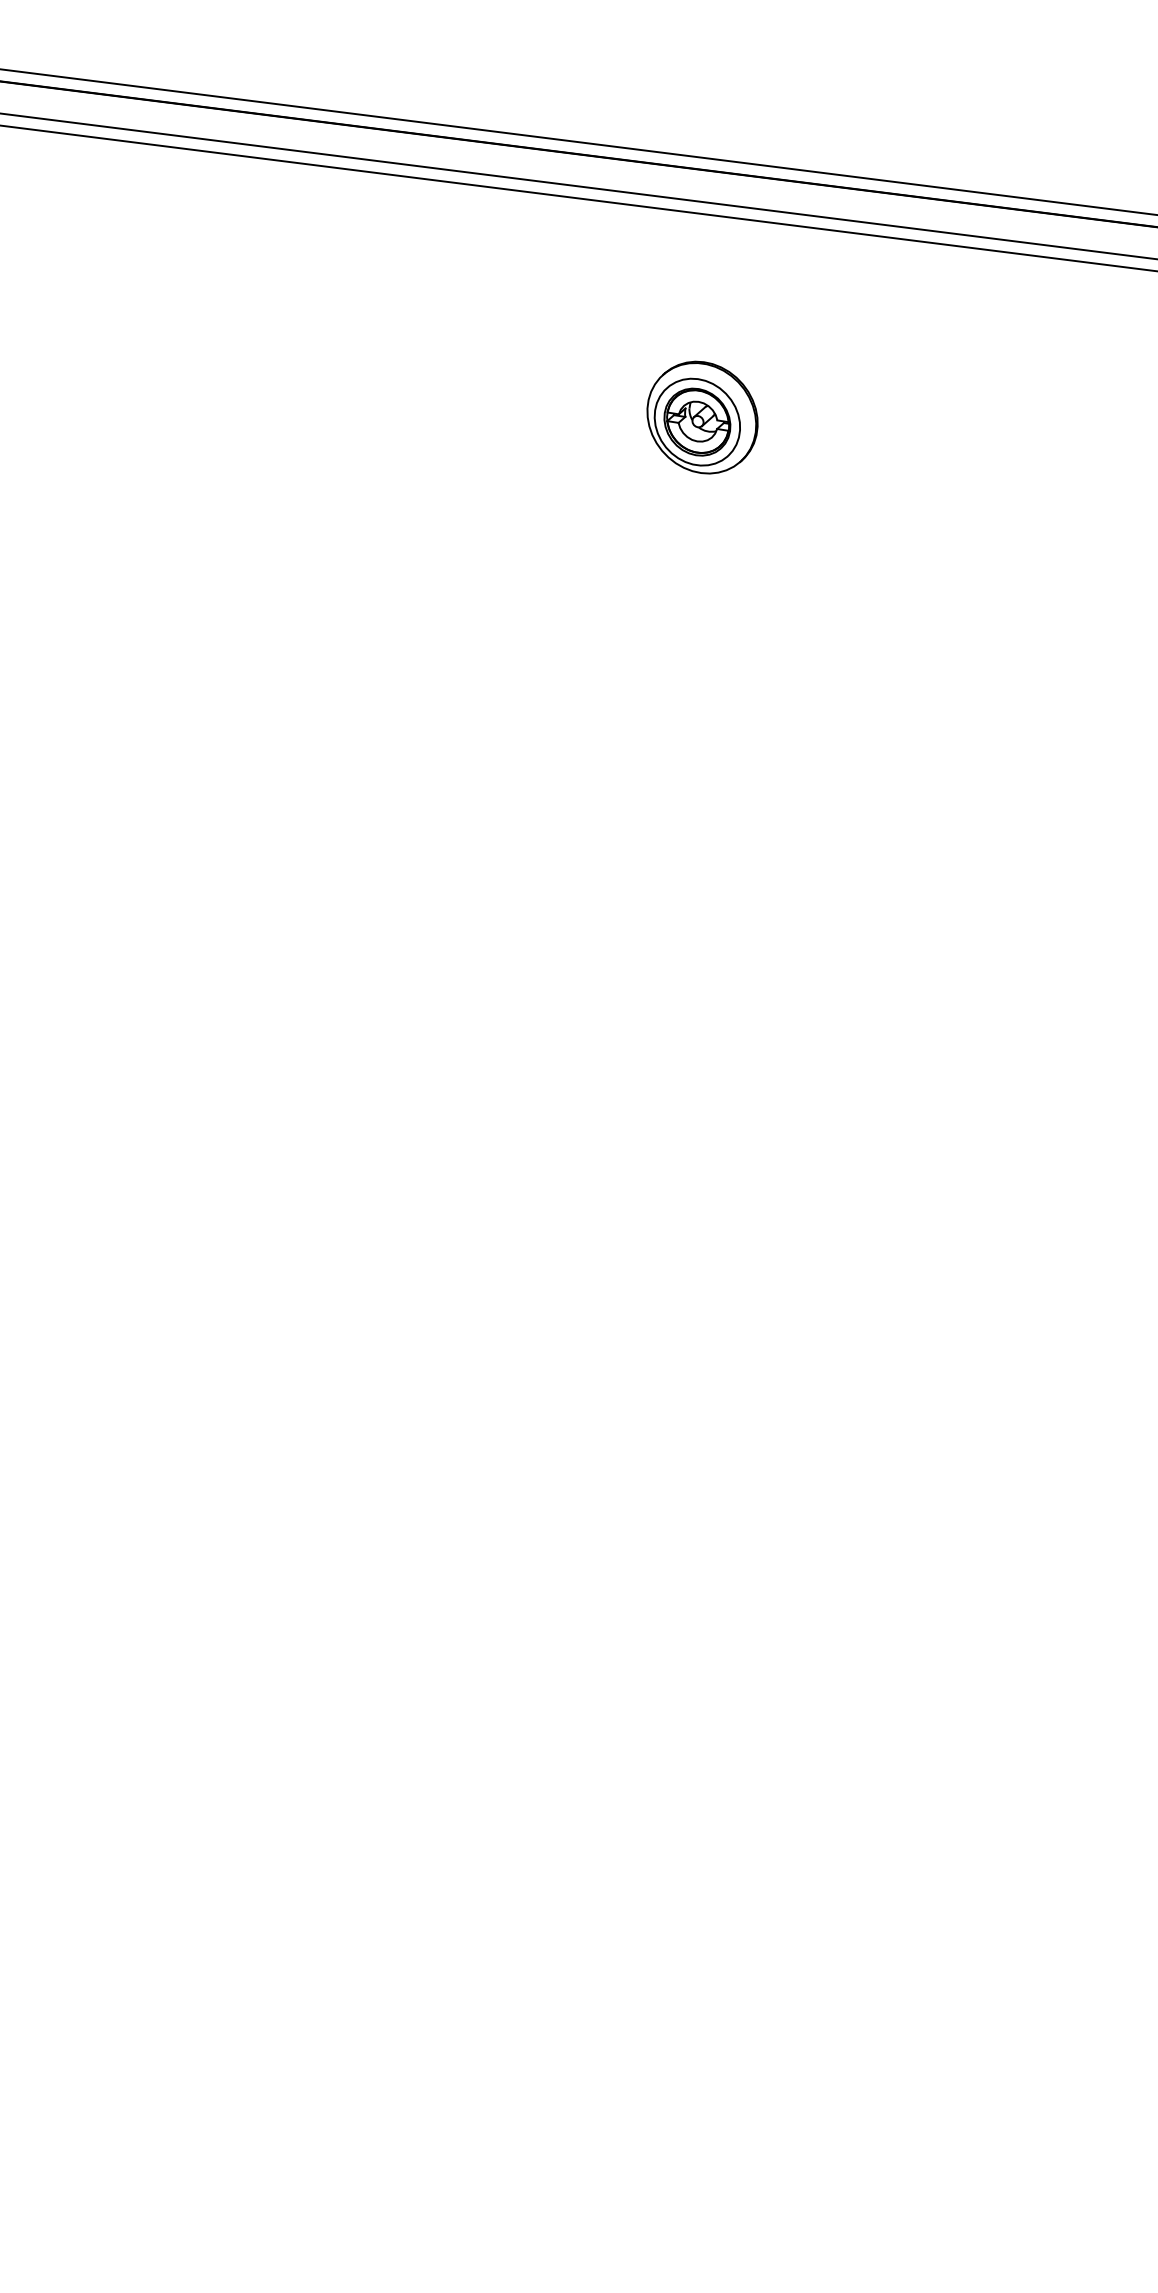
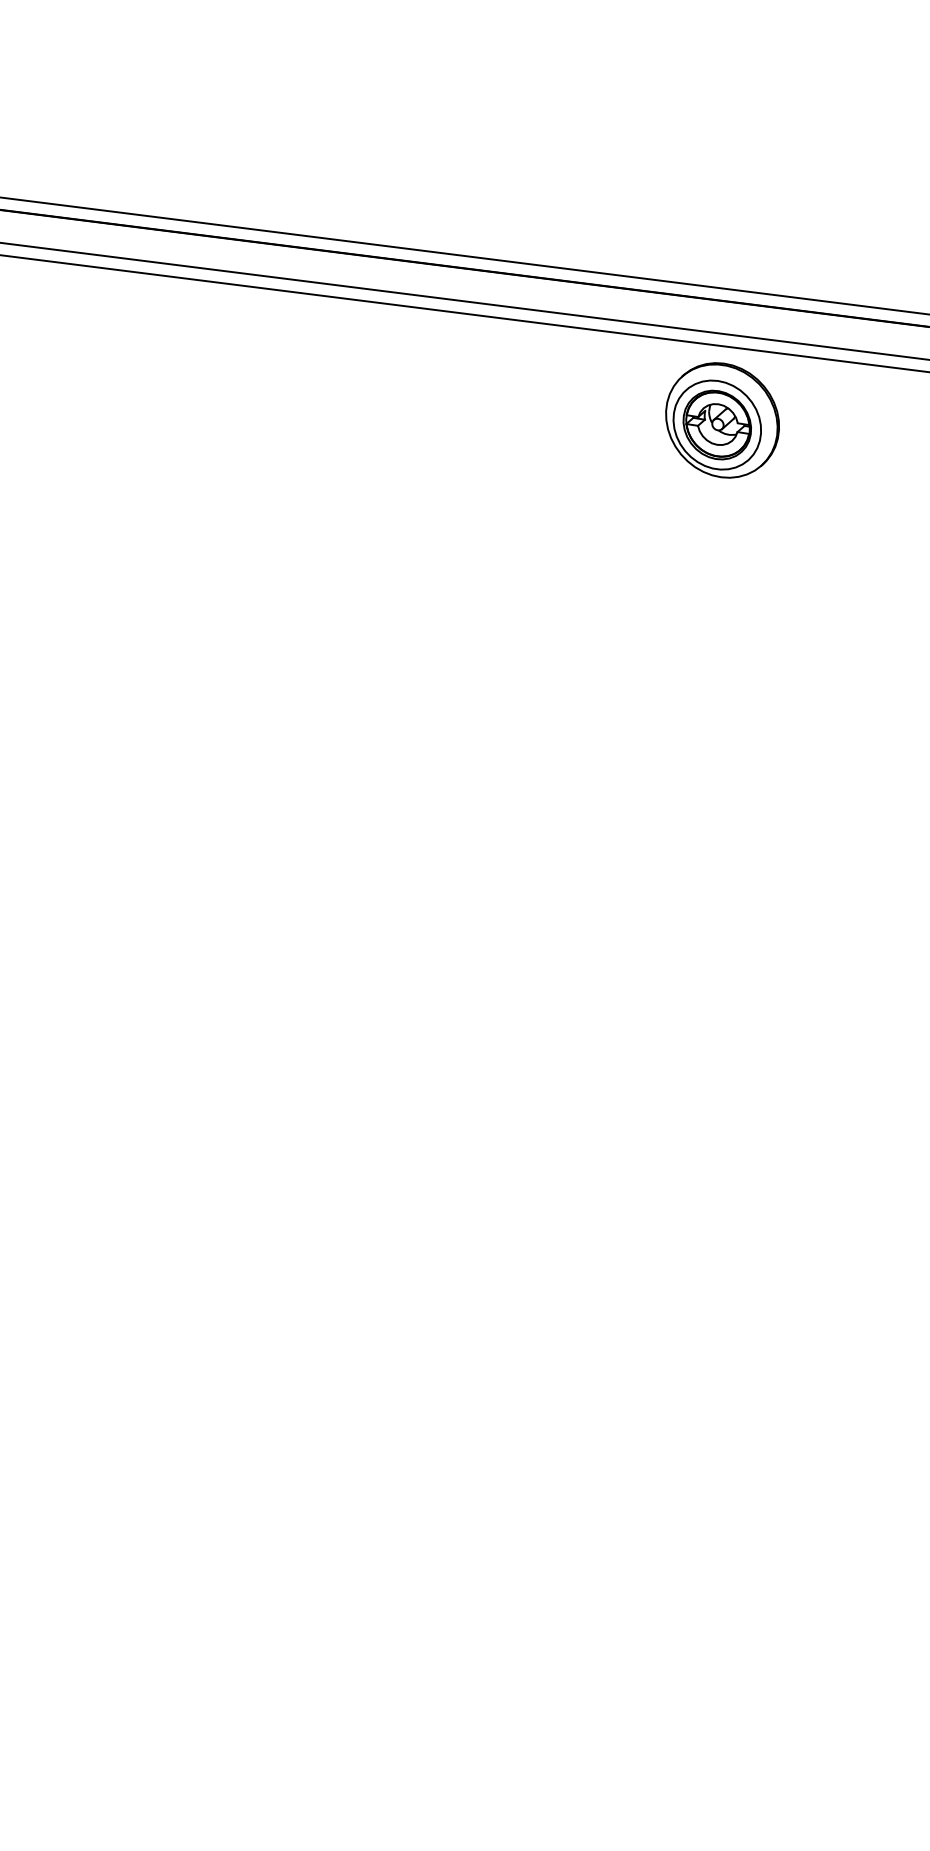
part: (702, 417) -> (722, 420), moved

